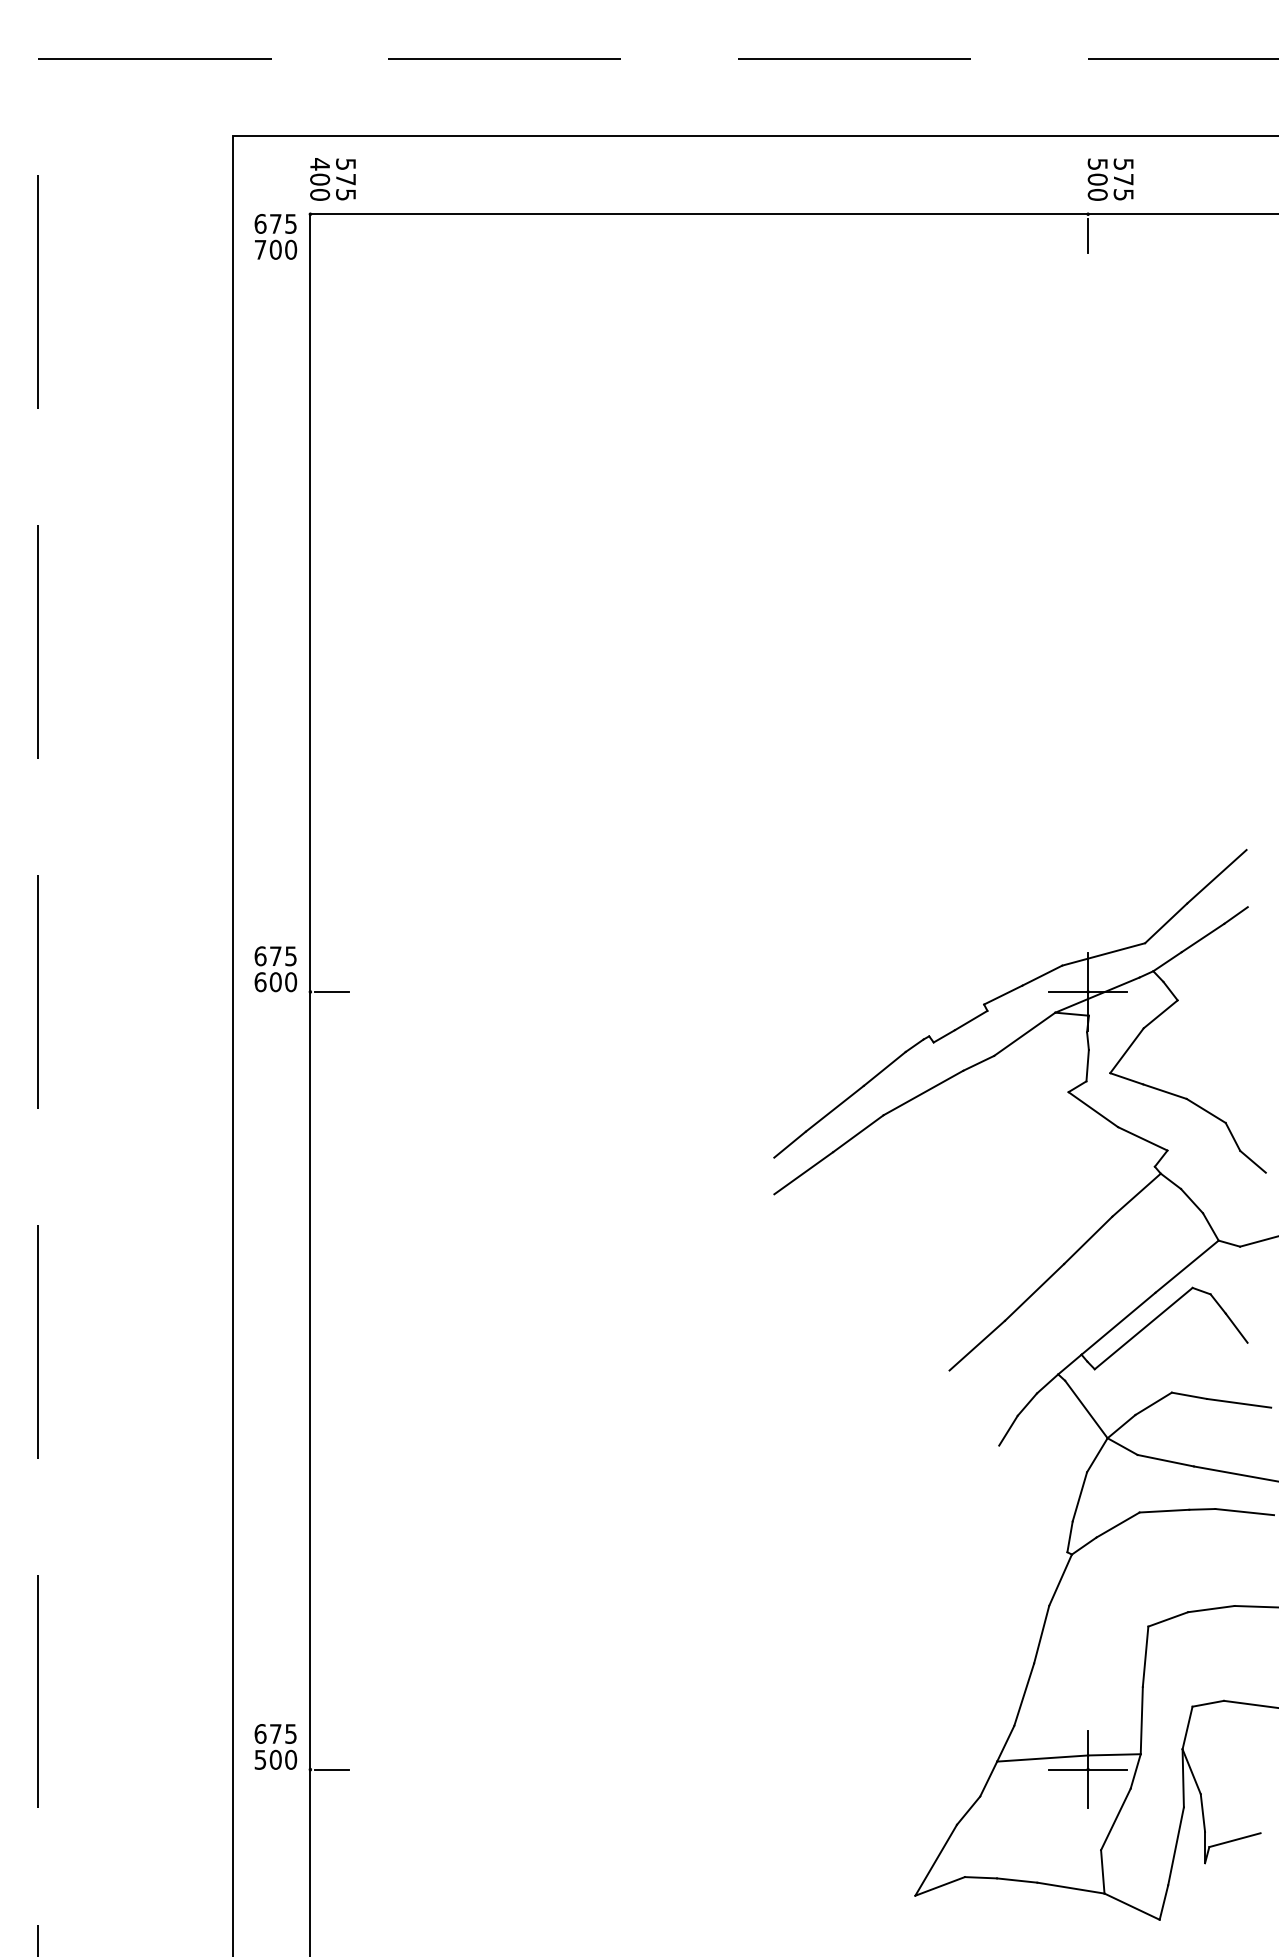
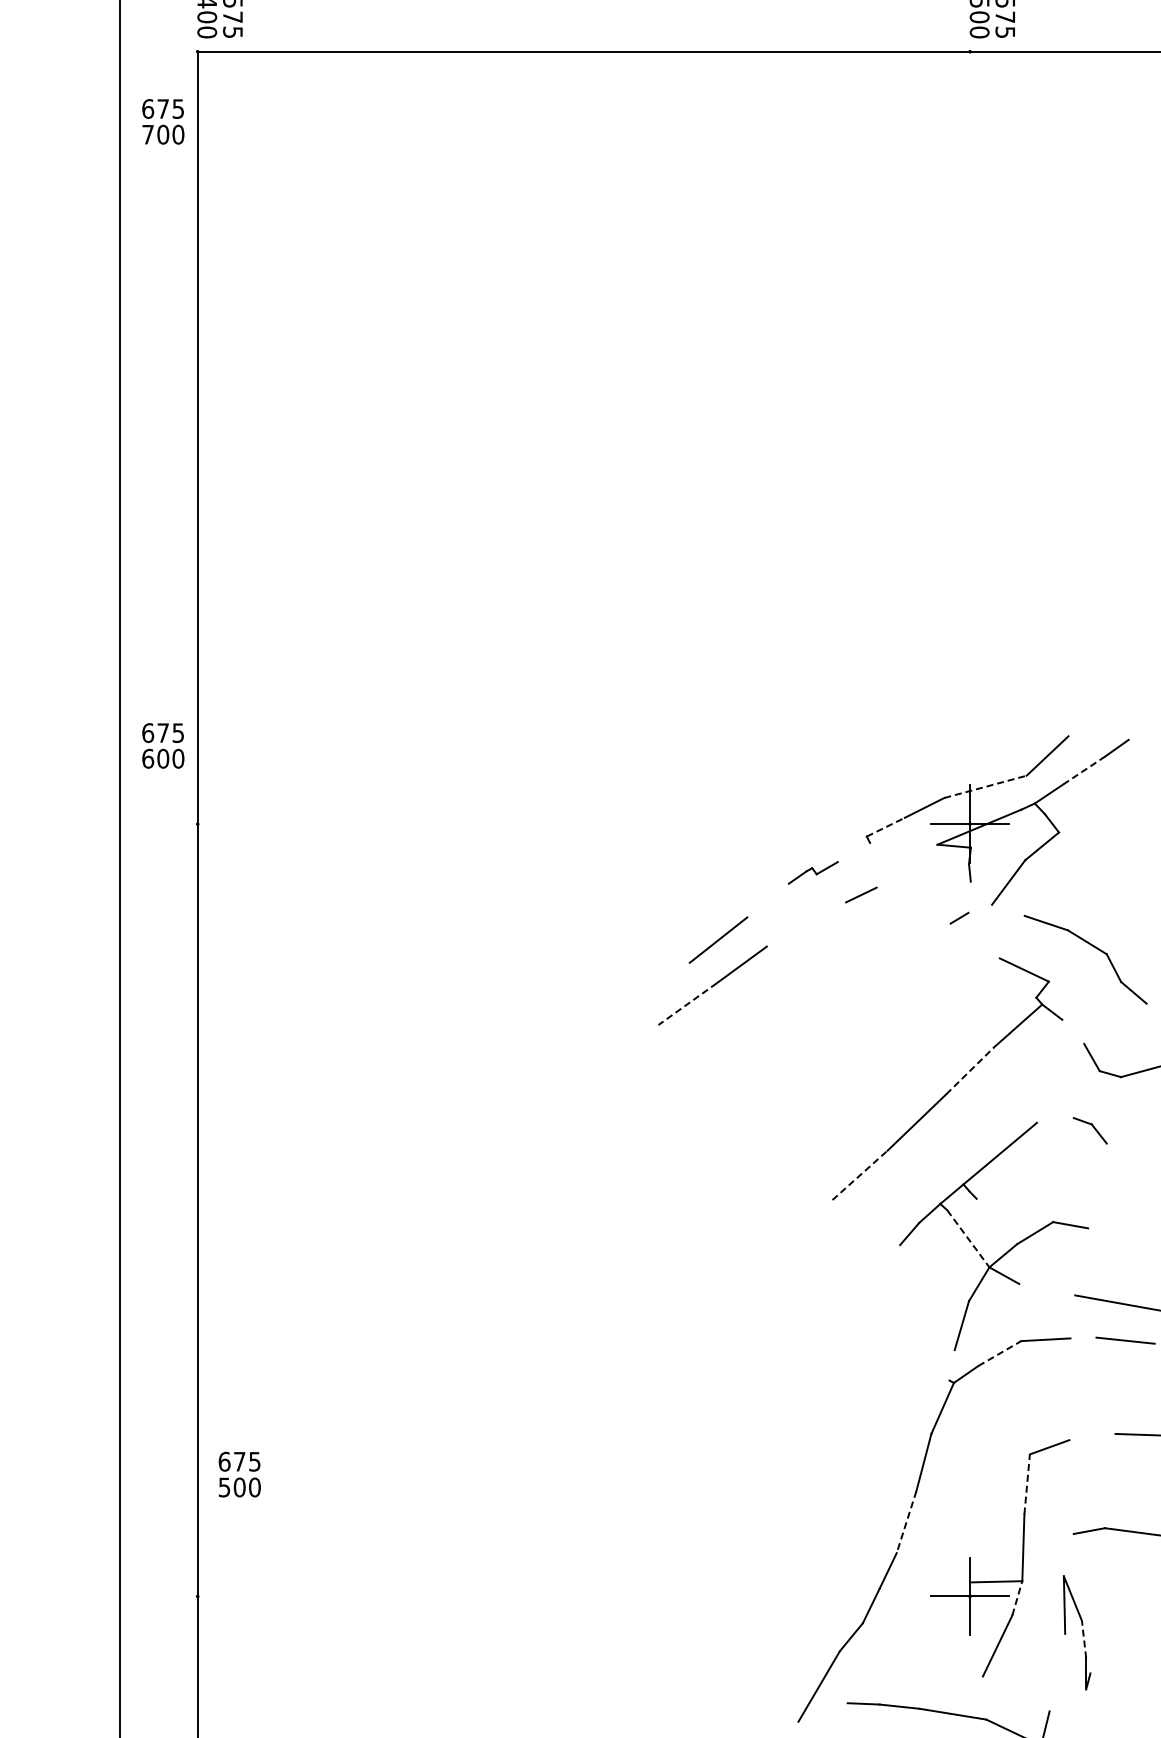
line: (1088, 235) -> (970, 72), removed
text: (275, 236) -> (162, 121), moved
line: (1216, 876) -> (1097, 709), removed
line: (1203, 937) -> (1084, 770), solid -> dashed
line: (1103, 954) -> (985, 786), solid -> dashed
text: (275, 969) -> (162, 746), moved
line: (332, 991) -> (219, 823), removed
line: (1003, 994) -> (886, 826), solid -> dashed
line: (970, 1020) -> (853, 852), removed
line: (1024, 1033) -> (906, 865), removed
line: (1087, 1065) -> (969, 897), removed
line: (884, 1068) -> (767, 900), removed
line: (1126, 1078) -> (1008, 910), removed
line: (923, 1092) -> (806, 923), removed
line: (1093, 1109) -> (975, 940), removed
line: (789, 1144) -> (673, 975), removed
line: (803, 1173) -> (687, 1004), solid -> dashed
line: (1192, 1200) -> (1073, 1031), removed
line: (1088, 1240) -> (970, 1070), solid -> dashed
line: (1186, 1266) -> (1067, 1096), removed
line: (1236, 1327) -> (1117, 1157), removed
line: (1143, 1328) -> (1025, 1158), removed
line: (977, 1345) -> (860, 1175), solid -> dashed
line: (1239, 1402) -> (1120, 1231), removed
line: (1086, 1409) -> (968, 1238), solid -> dashed
line: (1008, 1430) -> (890, 1259), removed
line: (1165, 1460) -> (1046, 1289), removed
line: (1202, 1509) -> (1083, 1338), removed
line: (1118, 1525) -> (1000, 1354), solid -> dashed
line: (1069, 1536) -> (951, 1364), removed
line: (1211, 1608) -> (1092, 1436), removed
line: (1145, 1656) -> (1027, 1484), solid -> dashed
line: (1024, 1694) -> (906, 1521), solid -> dashed
line: (1187, 1727) -> (1068, 1554), removed
text: (275, 1746) -> (239, 1474), moved
line: (1042, 1758) -> (924, 1585), removed
line: (332, 1769) -> (219, 1596), removed
line: (1135, 1771) -> (1017, 1598), solid -> dashed
line: (1202, 1813) -> (1083, 1640), solid -> dashed
line: (1234, 1840) -> (1115, 1666), removed
line: (1175, 1846) -> (1056, 1672), removed
line: (1102, 1871) -> (984, 1697), removed
line: (939, 1886) -> (822, 1712), removed

